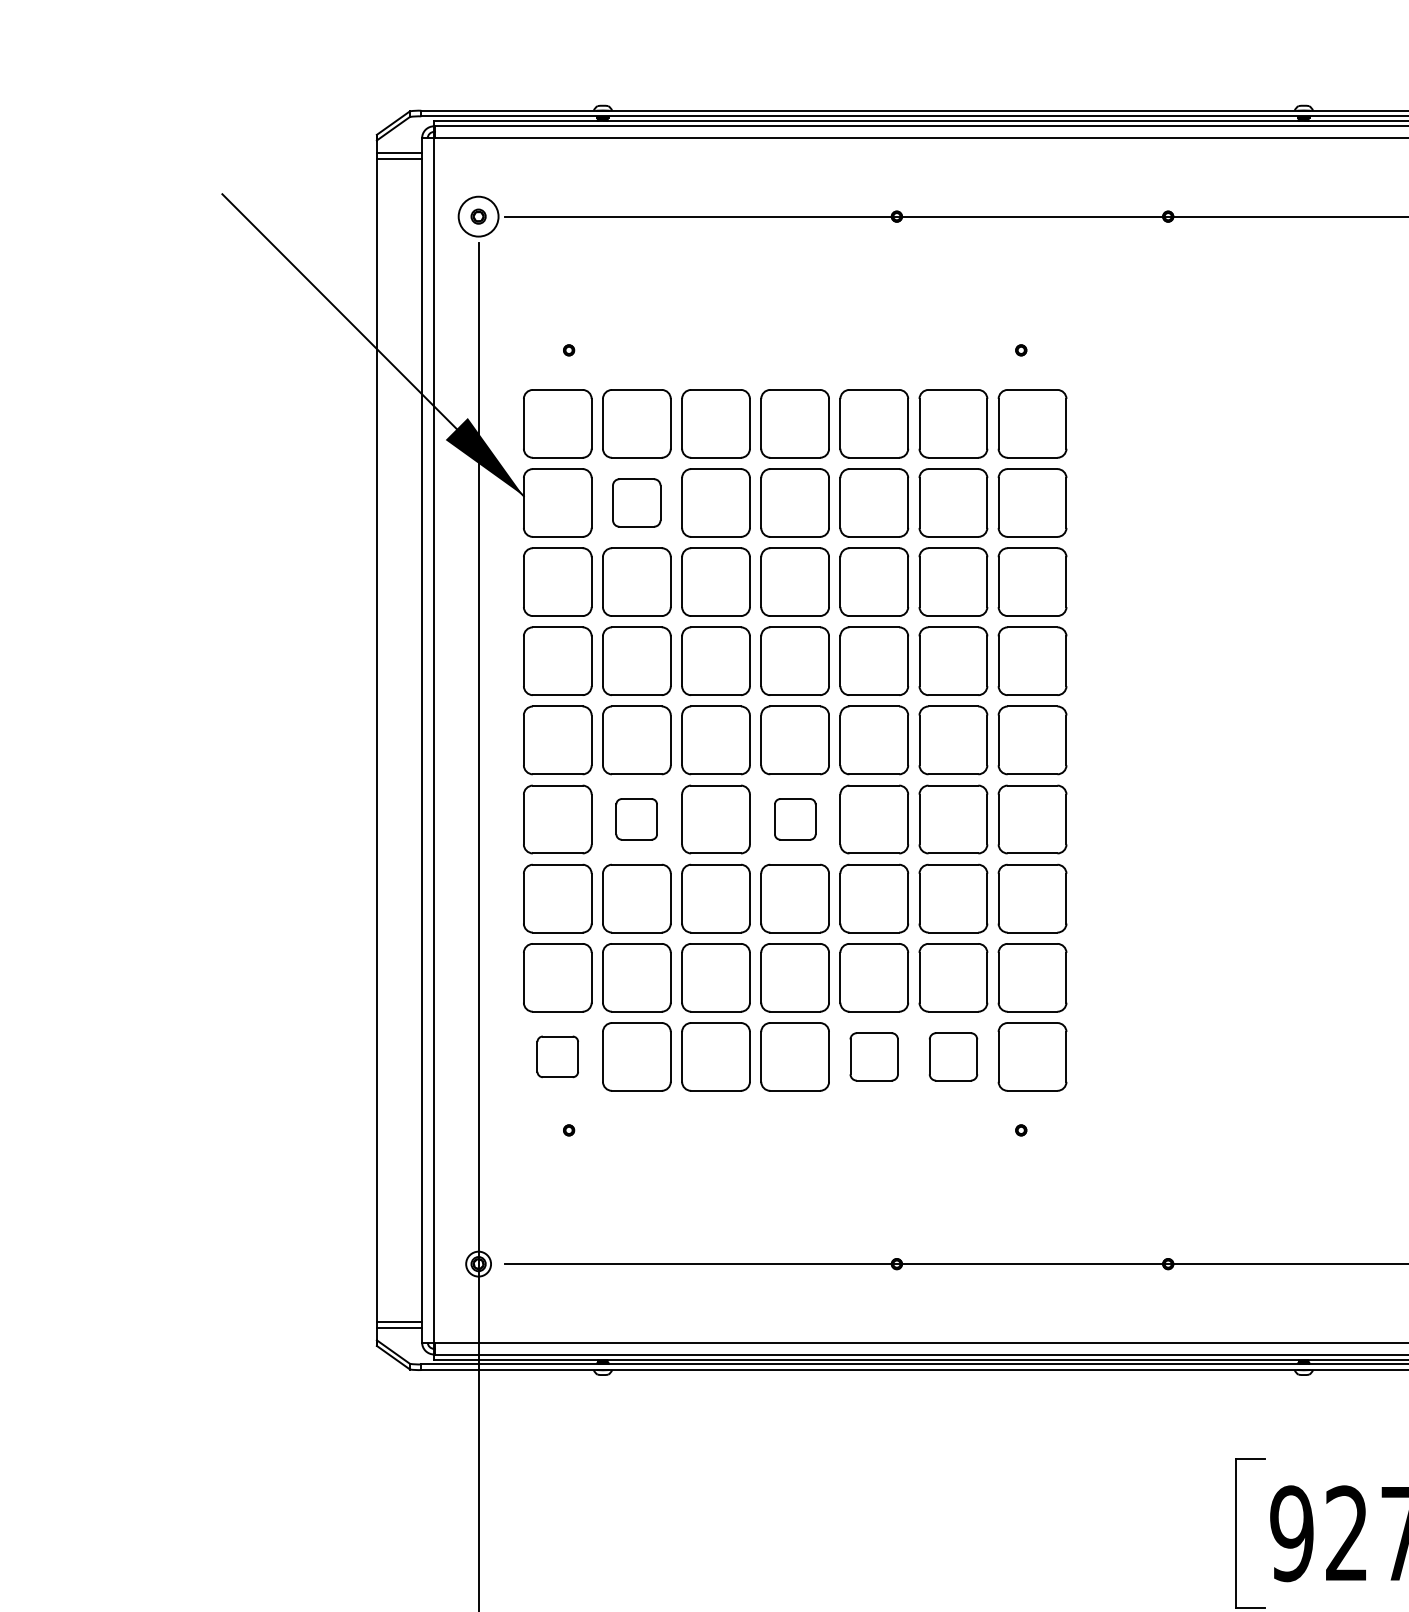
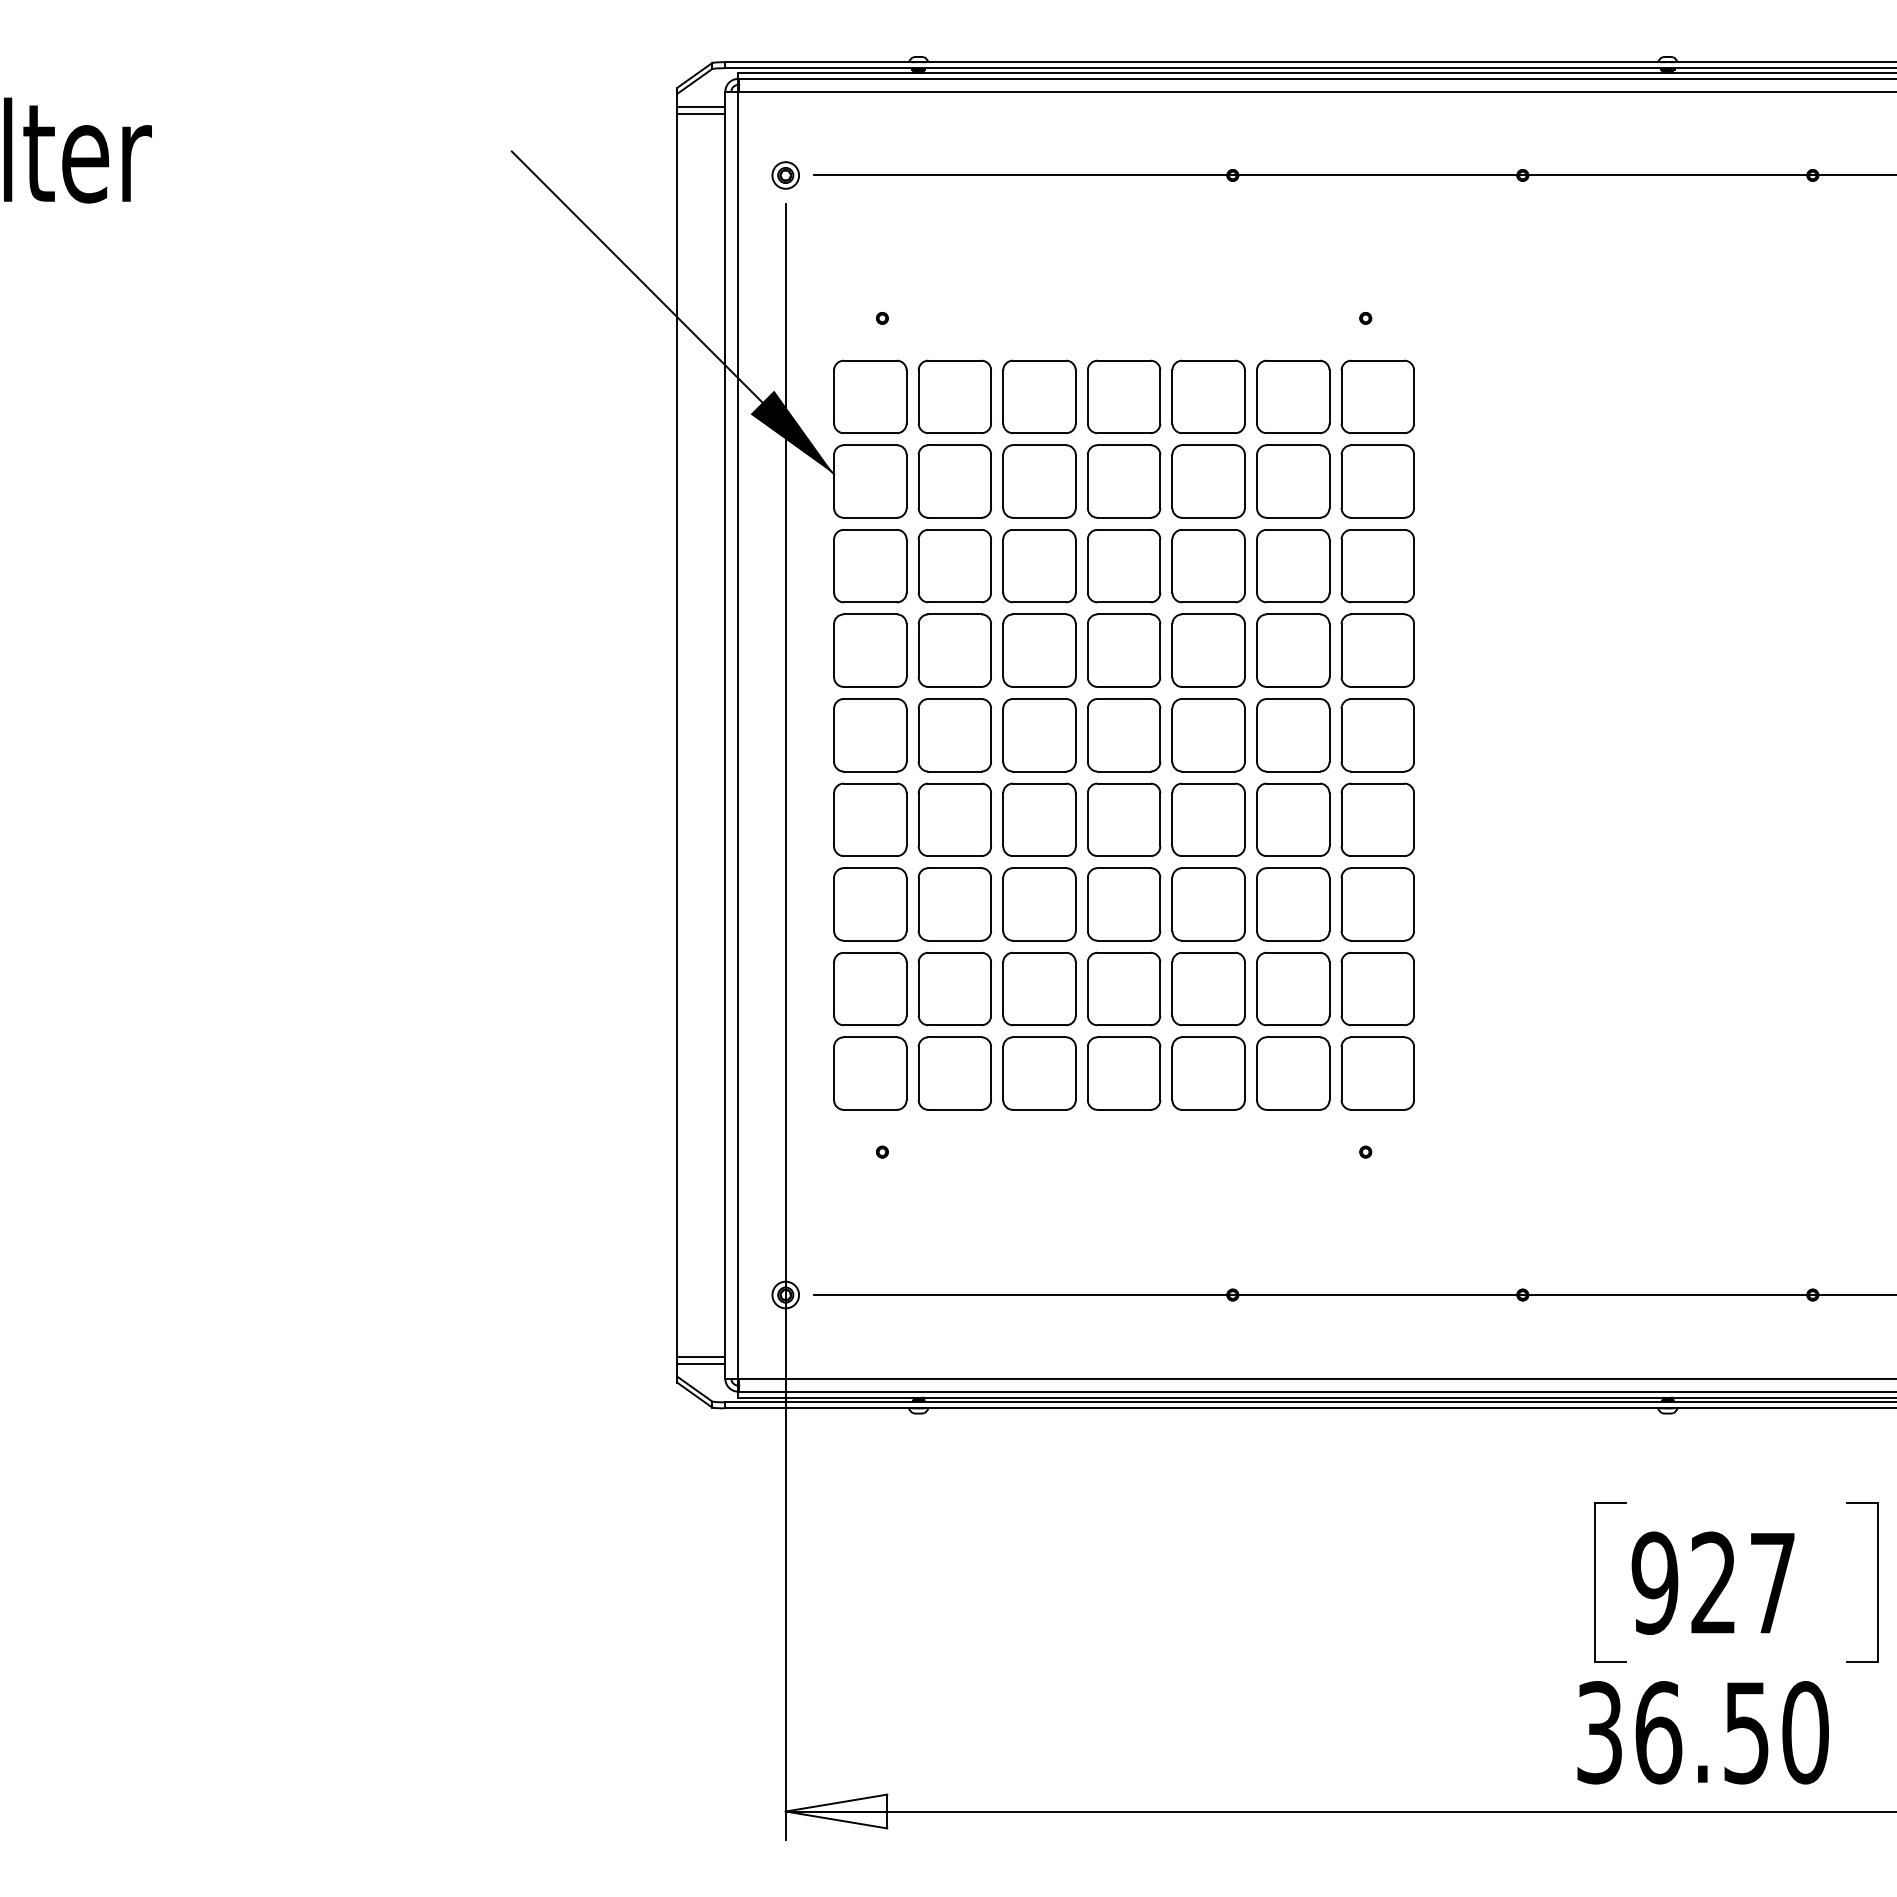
circle: (478, 216) -> (785, 175), size x0.62
part: (636, 502) -> (954, 481), size x1.43
part: (636, 819) -> (954, 819), size x1.67
part: (795, 819) -> (1124, 819), size x1.67
part: (557, 1056) -> (870, 1073), size x1.67
part: (874, 1056) -> (1208, 1073), size x1.43
part: (953, 1056) -> (1293, 1073), size x1.43

